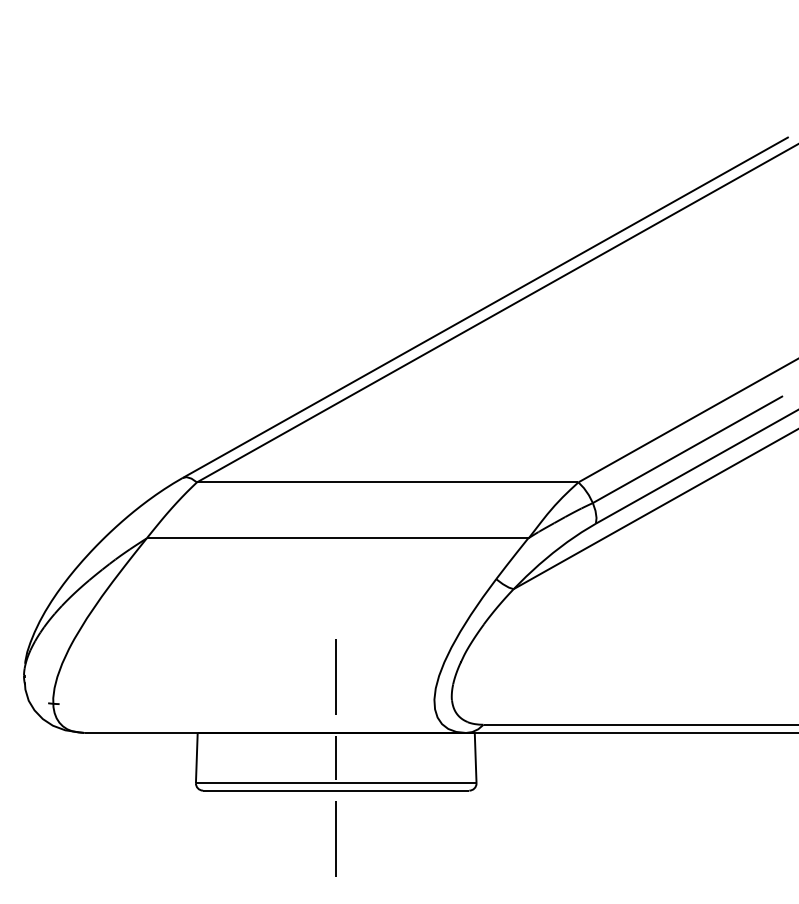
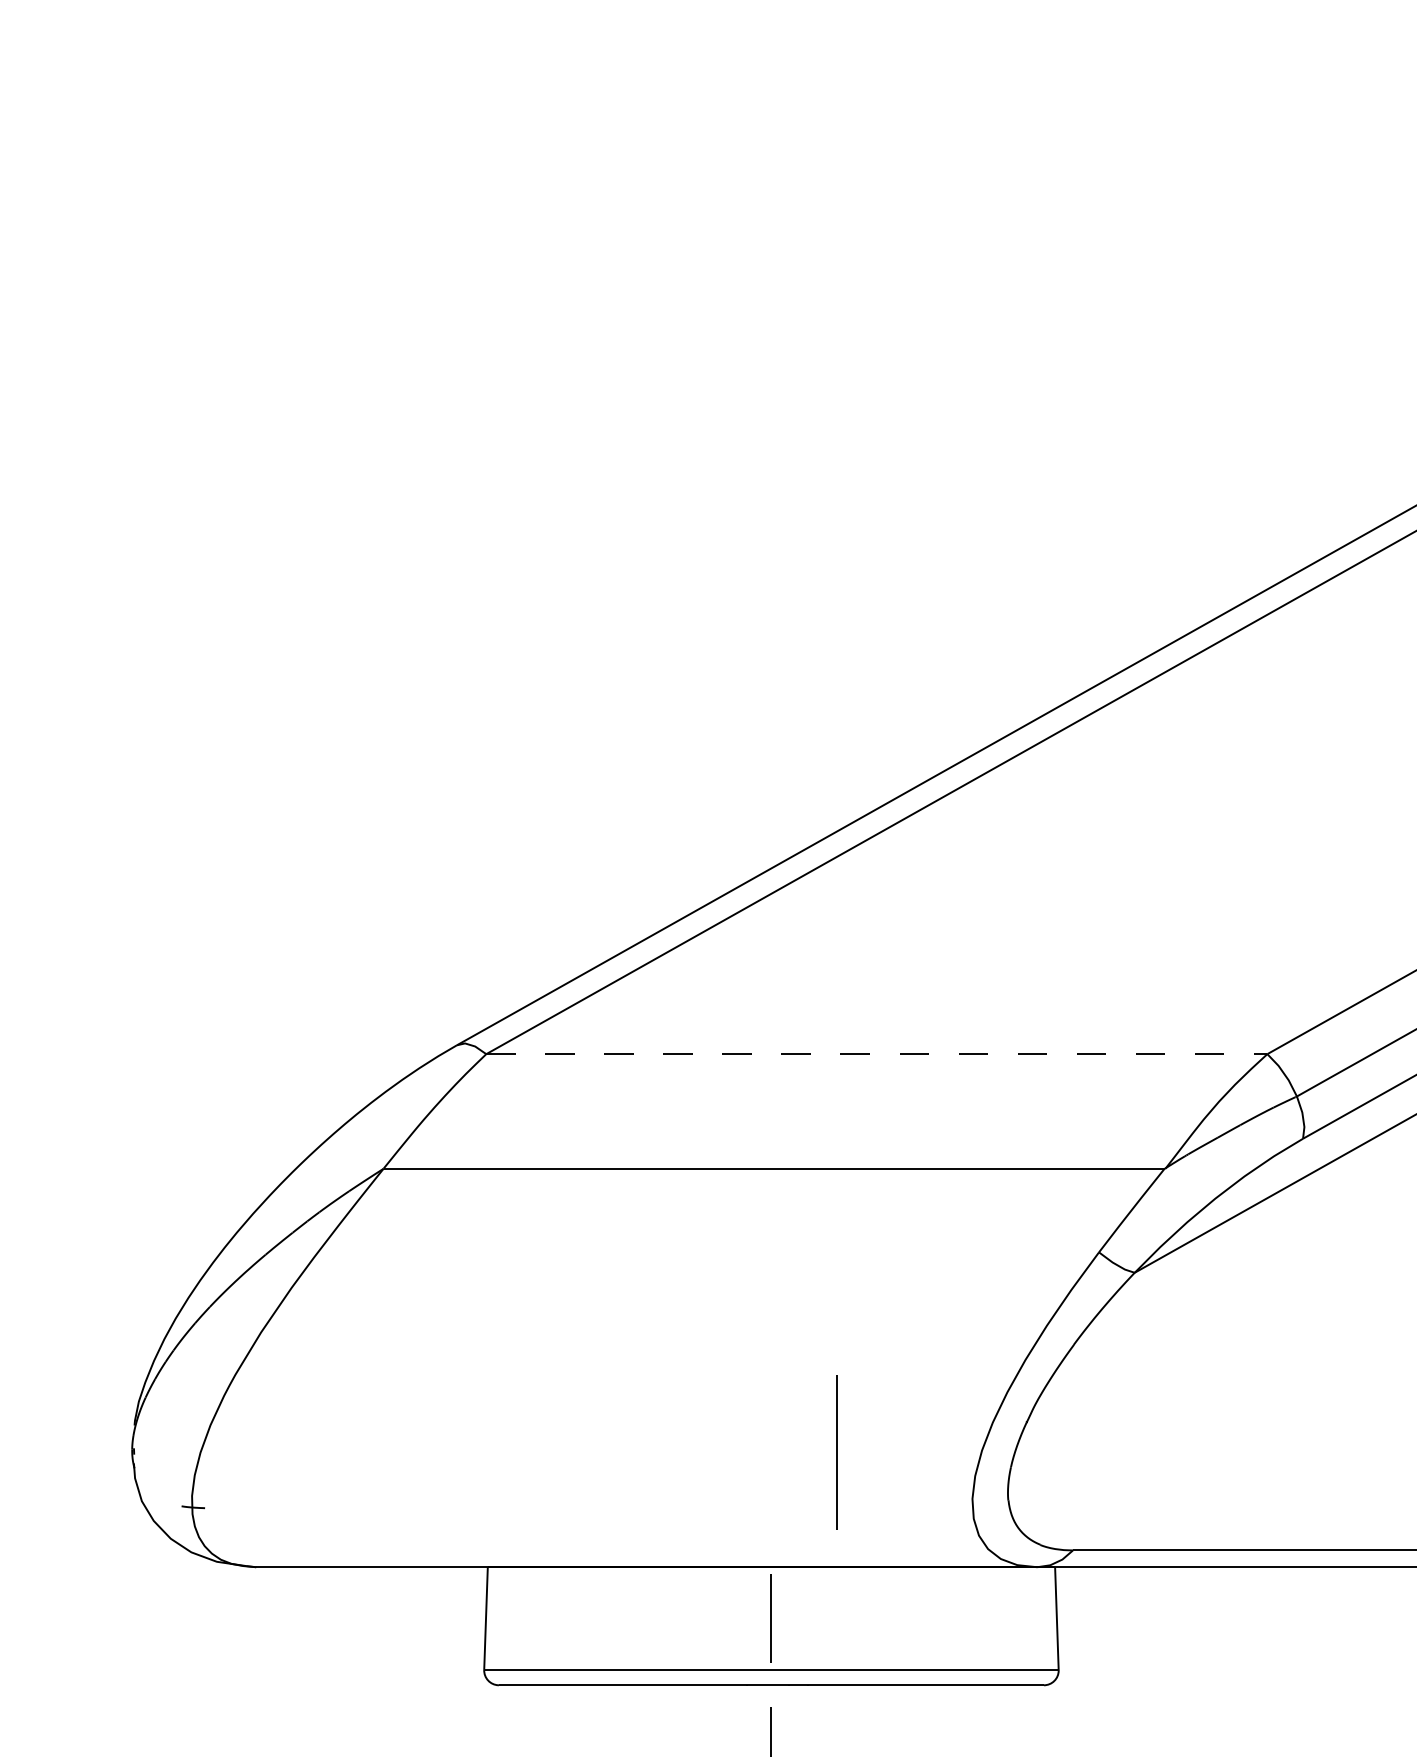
line: (387, 482) -> (876, 1054), solid -> dashed
line: (335, 676) -> (835, 1451), moved

